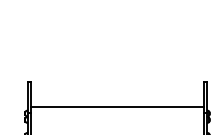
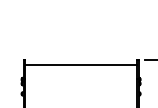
line: (116, 107) -> (80, 65), moved

